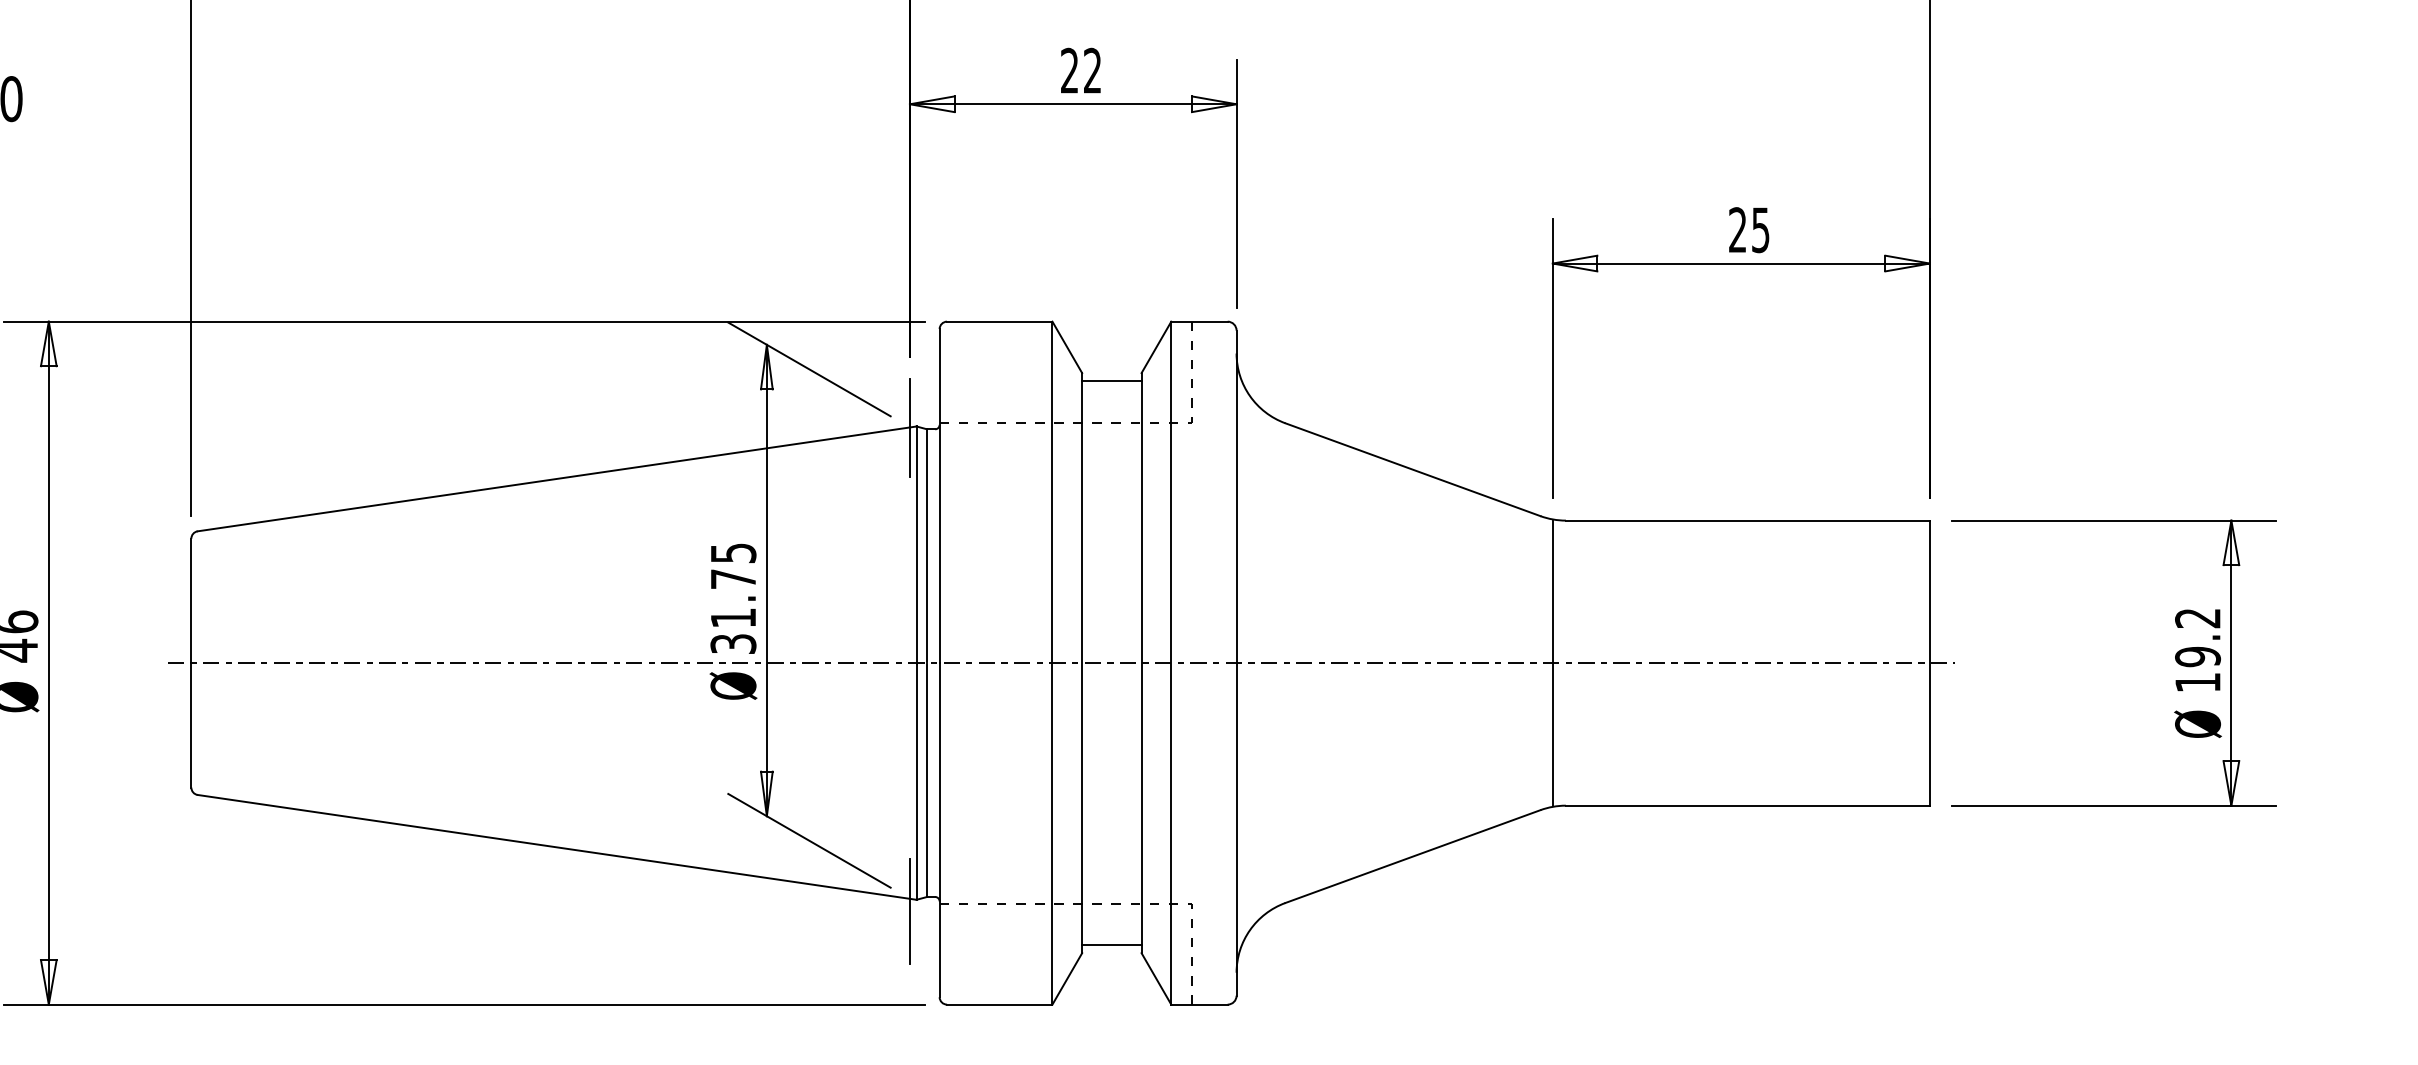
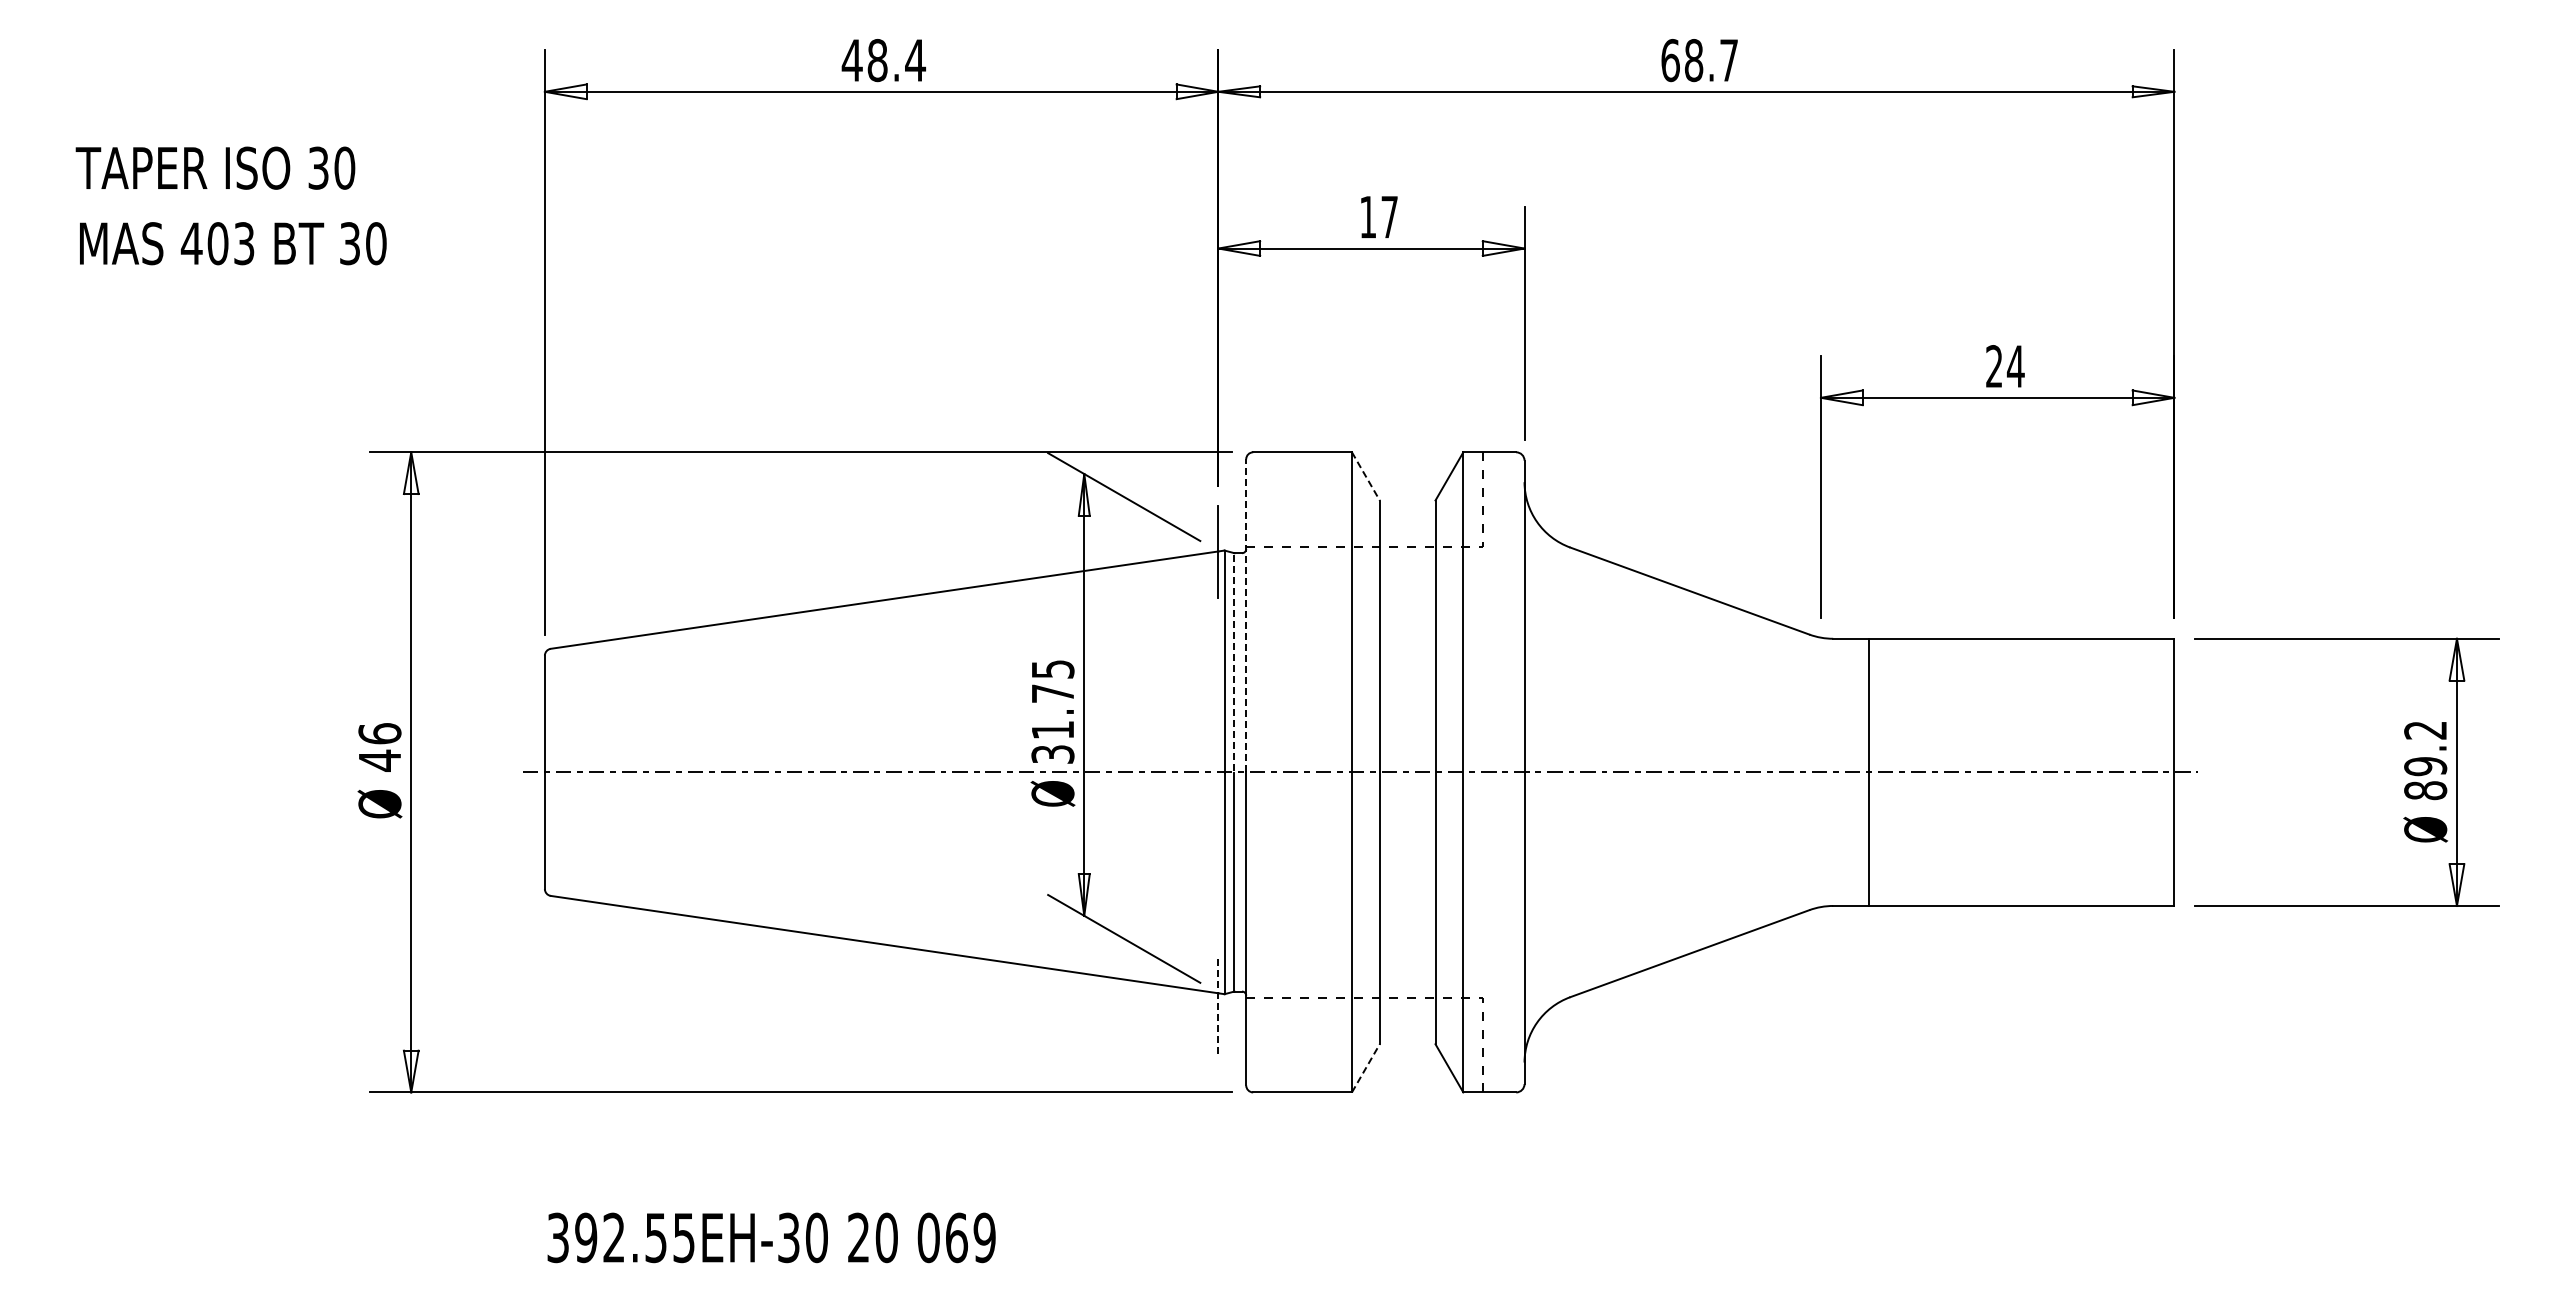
text: (1080, 70) -> (1378, 216), 22 -> 17
text: (1760, 230) -> (2015, 366), 25 -> 24
line: (1066, 347) -> (1365, 476), solid -> dashed
line: (1111, 380) -> (1407, 507), removed
line: (939, 495) -> (1246, 615), solid -> dashed
line: (927, 544) -> (1234, 661), solid -> dashed
line: (1552, 662) -> (1868, 771), moved
text: (2197, 682) -> (2425, 790), 19.2 -> 89.2
line: (910, 910) -> (1218, 1004), solid -> dashed
line: (1111, 944) -> (1407, 1036), removed
line: (1066, 979) -> (1365, 1068), solid -> dashed

